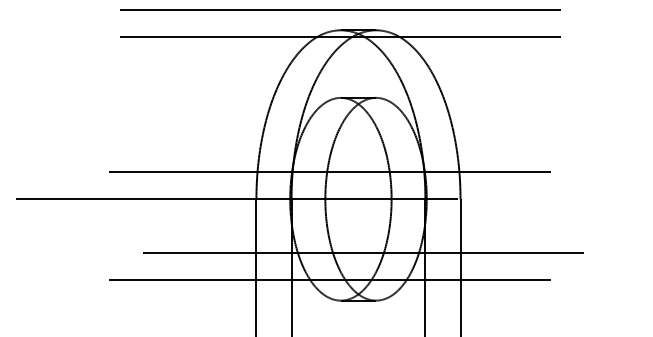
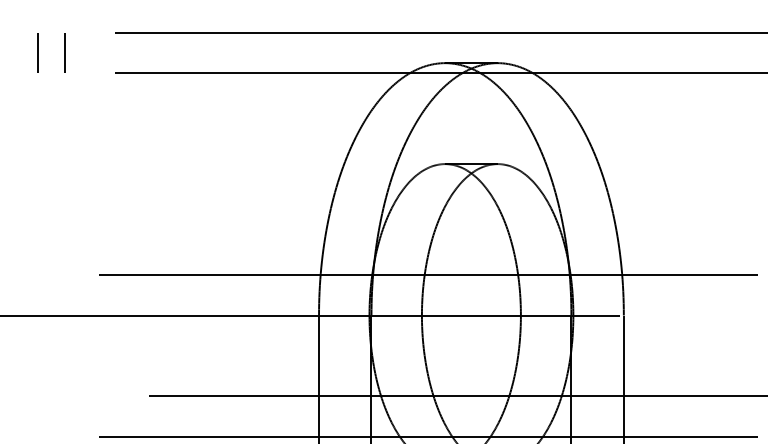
line: (68, 23) -> (38, 52), added
line: (86, 23) -> (65, 52), added

